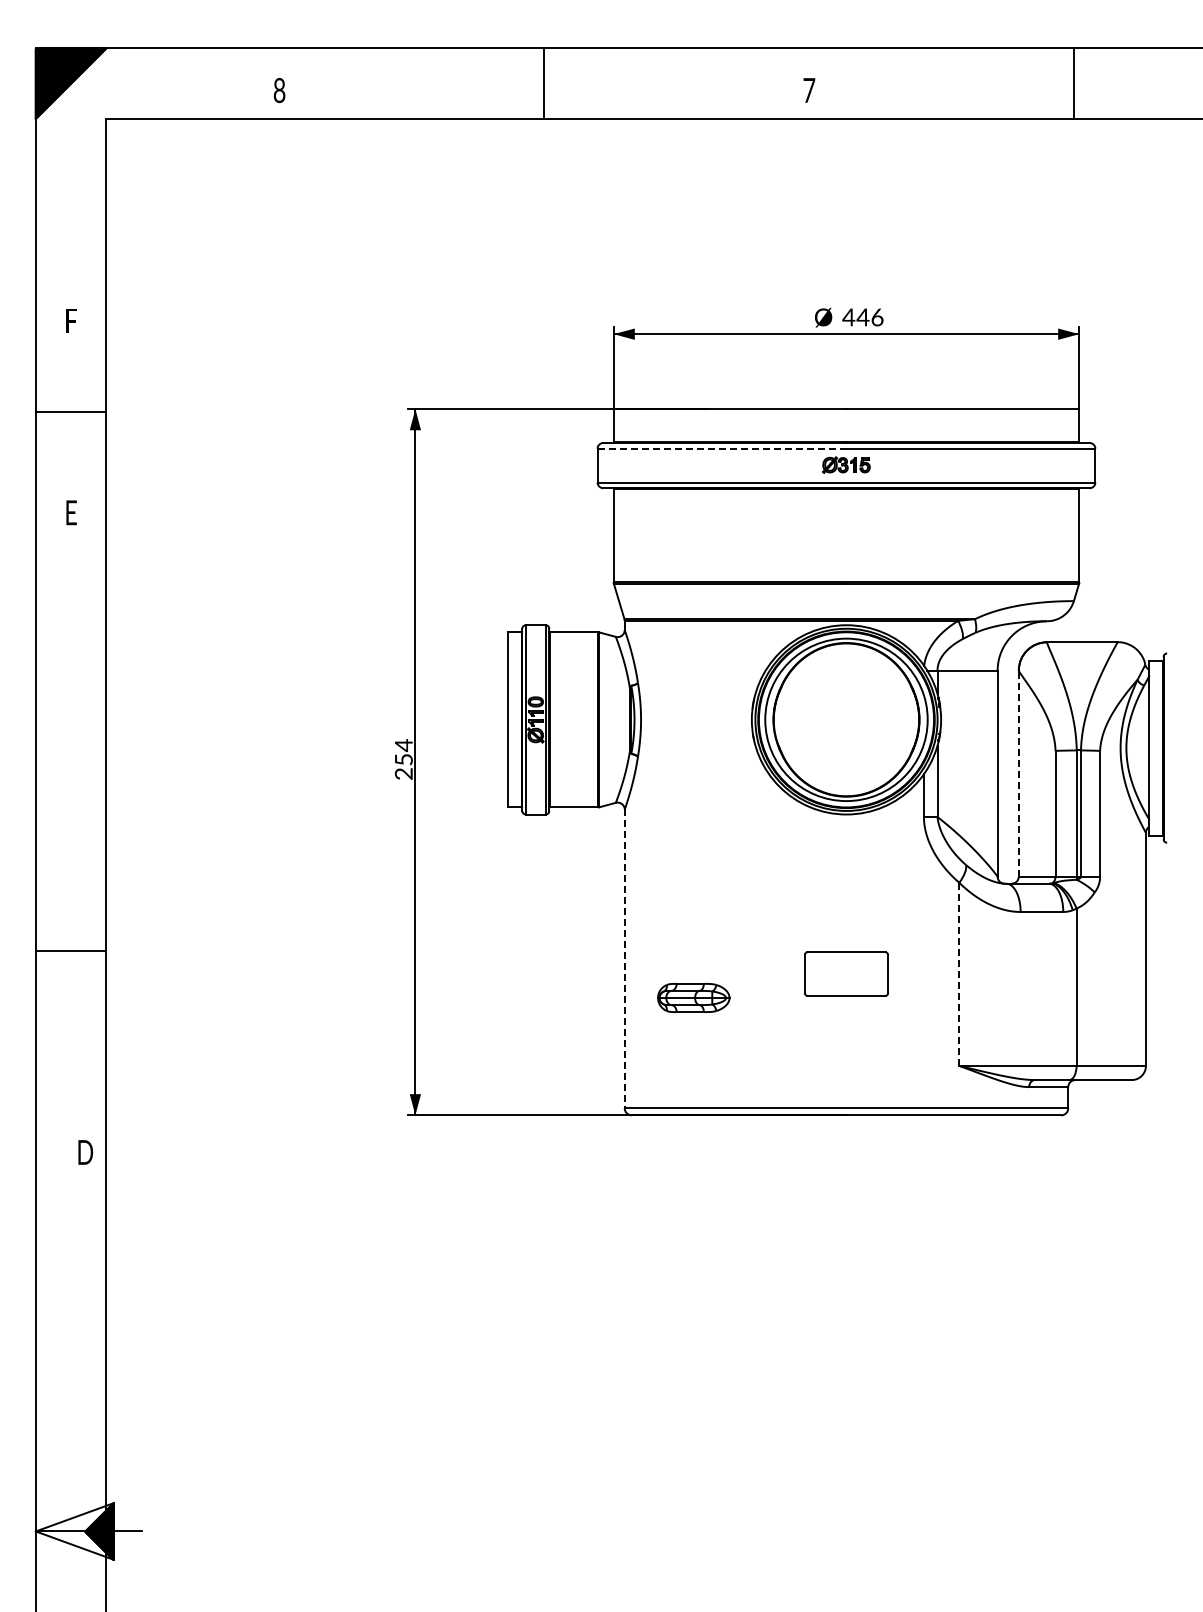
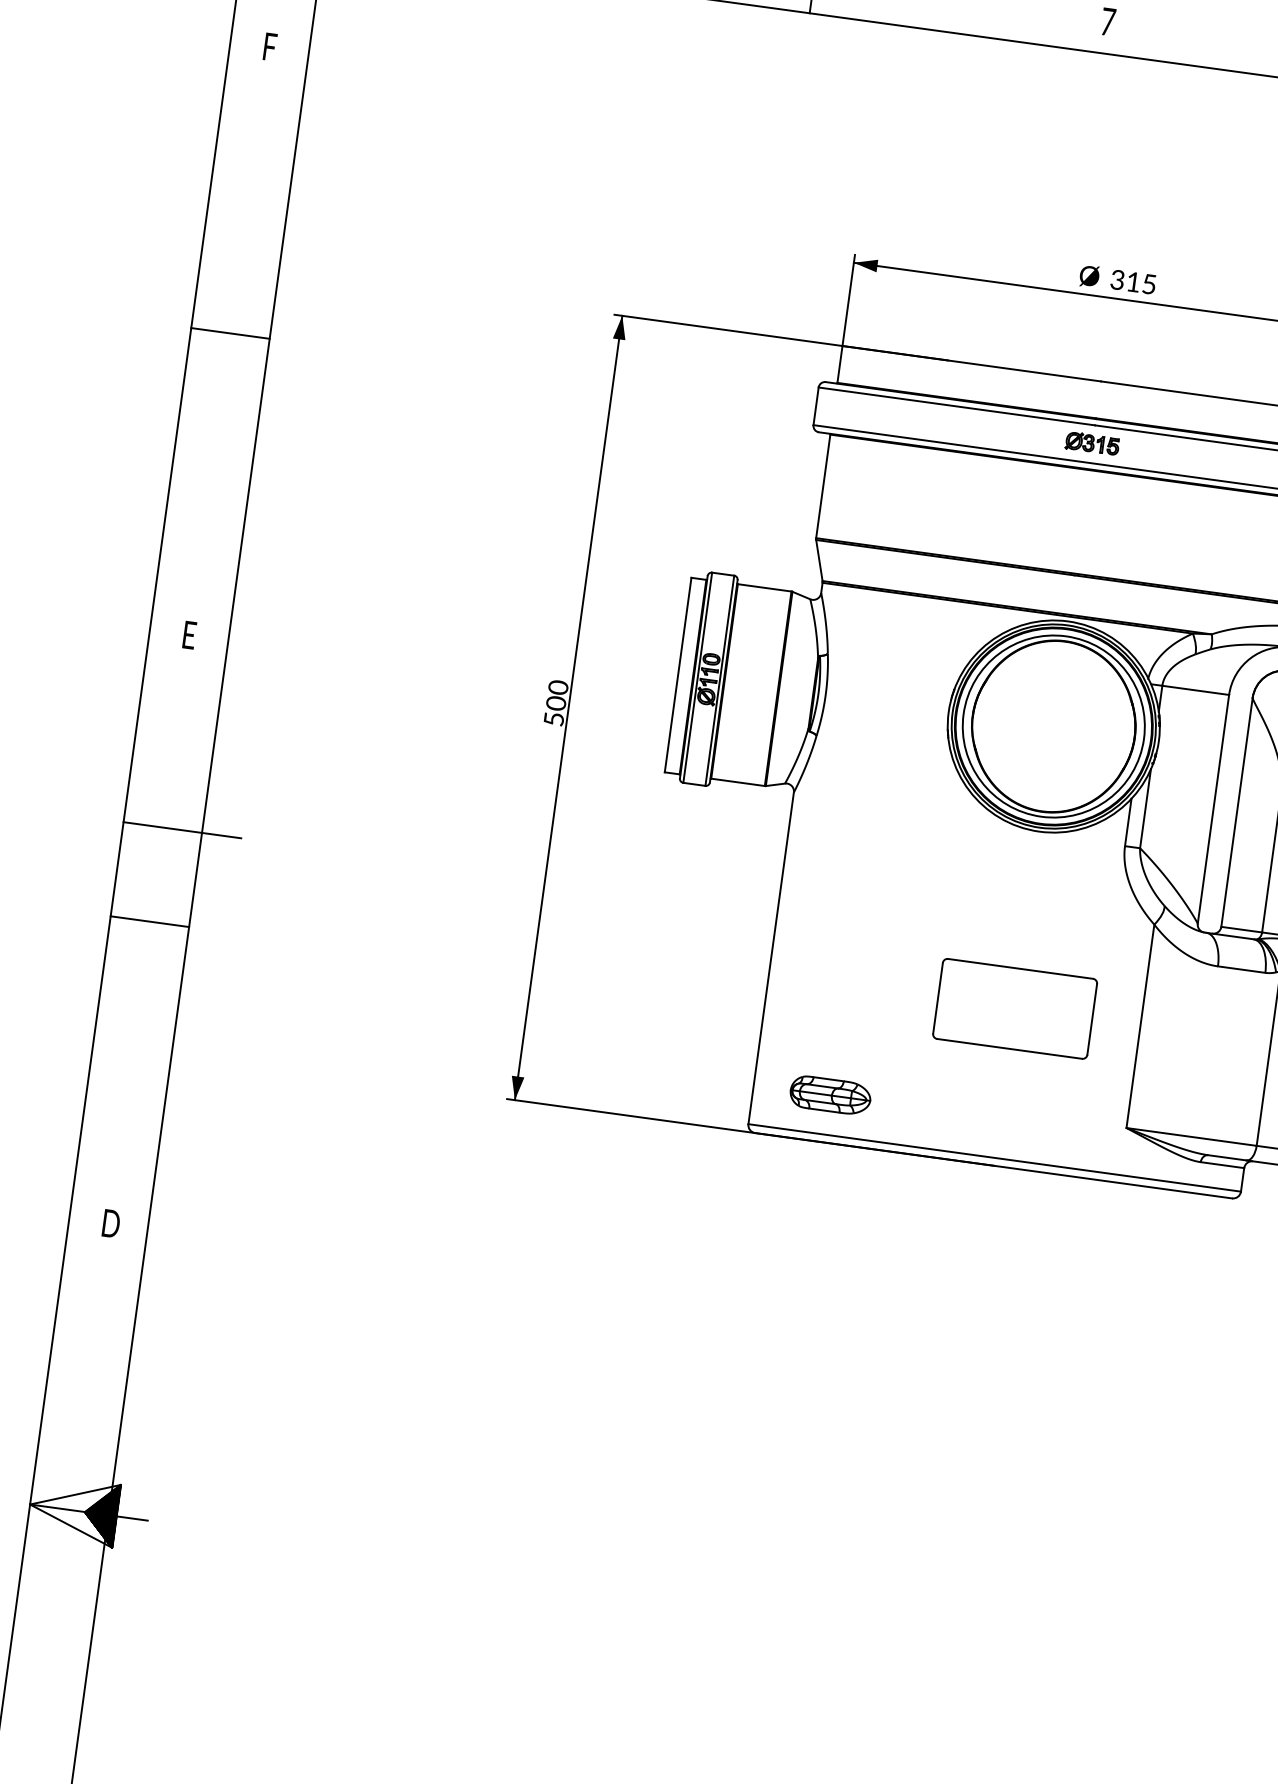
text: (862, 317) -> (1132, 282), 446 -> 315
text: (71, 320) -> (270, 46), moved
line: (70, 412) -> (229, 333), moved
line: (722, 448) -> (957, 406), dashed -> solid
text: (71, 512) -> (189, 634), moved
text: (403, 759) -> (555, 703), 254 -> 500
line: (1018, 773) -> (1236, 812), dashed -> solid
line: (88, 917) -> (181, 830), added
line: (70, 950) -> (149, 921), moved
line: (624, 958) -> (770, 957), dashed -> solid
part: (846, 973) -> (1015, 1008), size x1.67
line: (959, 974) -> (1140, 1026), dashed -> solid
part: (693, 997) -> (830, 1094), moved
text: (85, 1152) -> (111, 1223), moved

